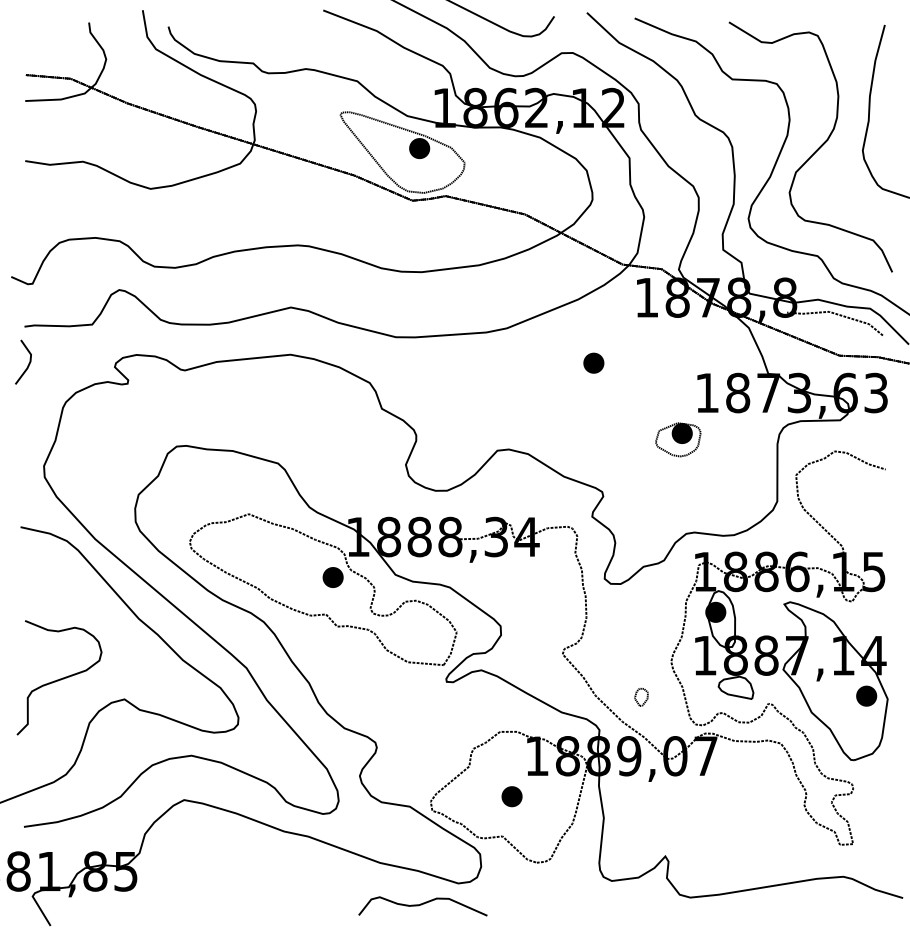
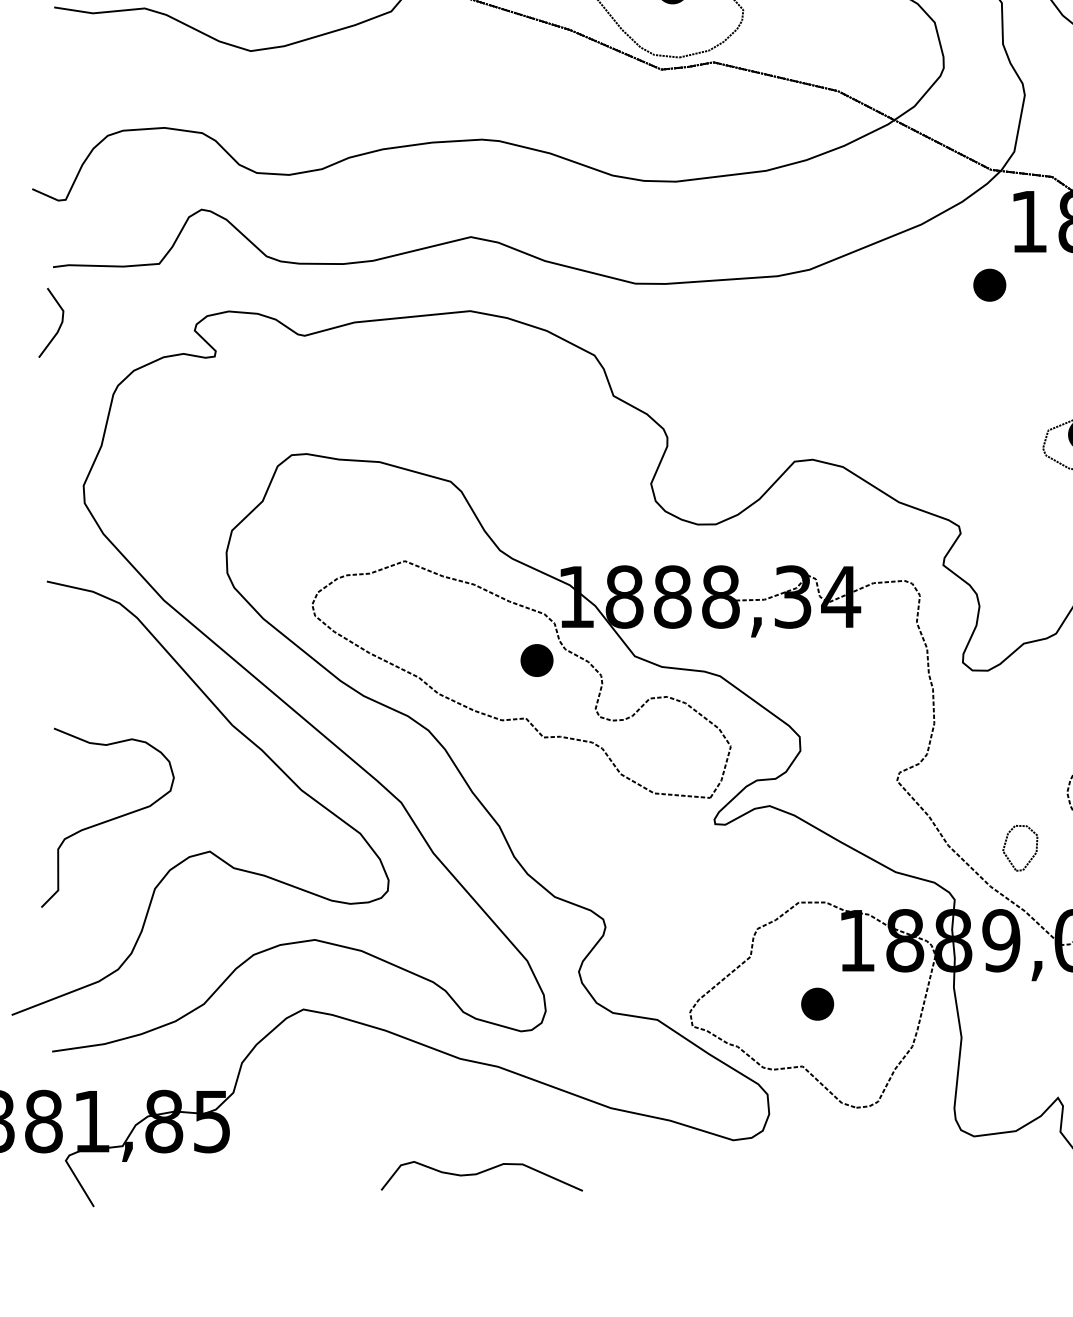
part: (593, 362) -> (989, 284), moved
part: (641, 697) -> (1020, 848), size x1.67
curve: (421, 905) -> (479, 1174), moved

